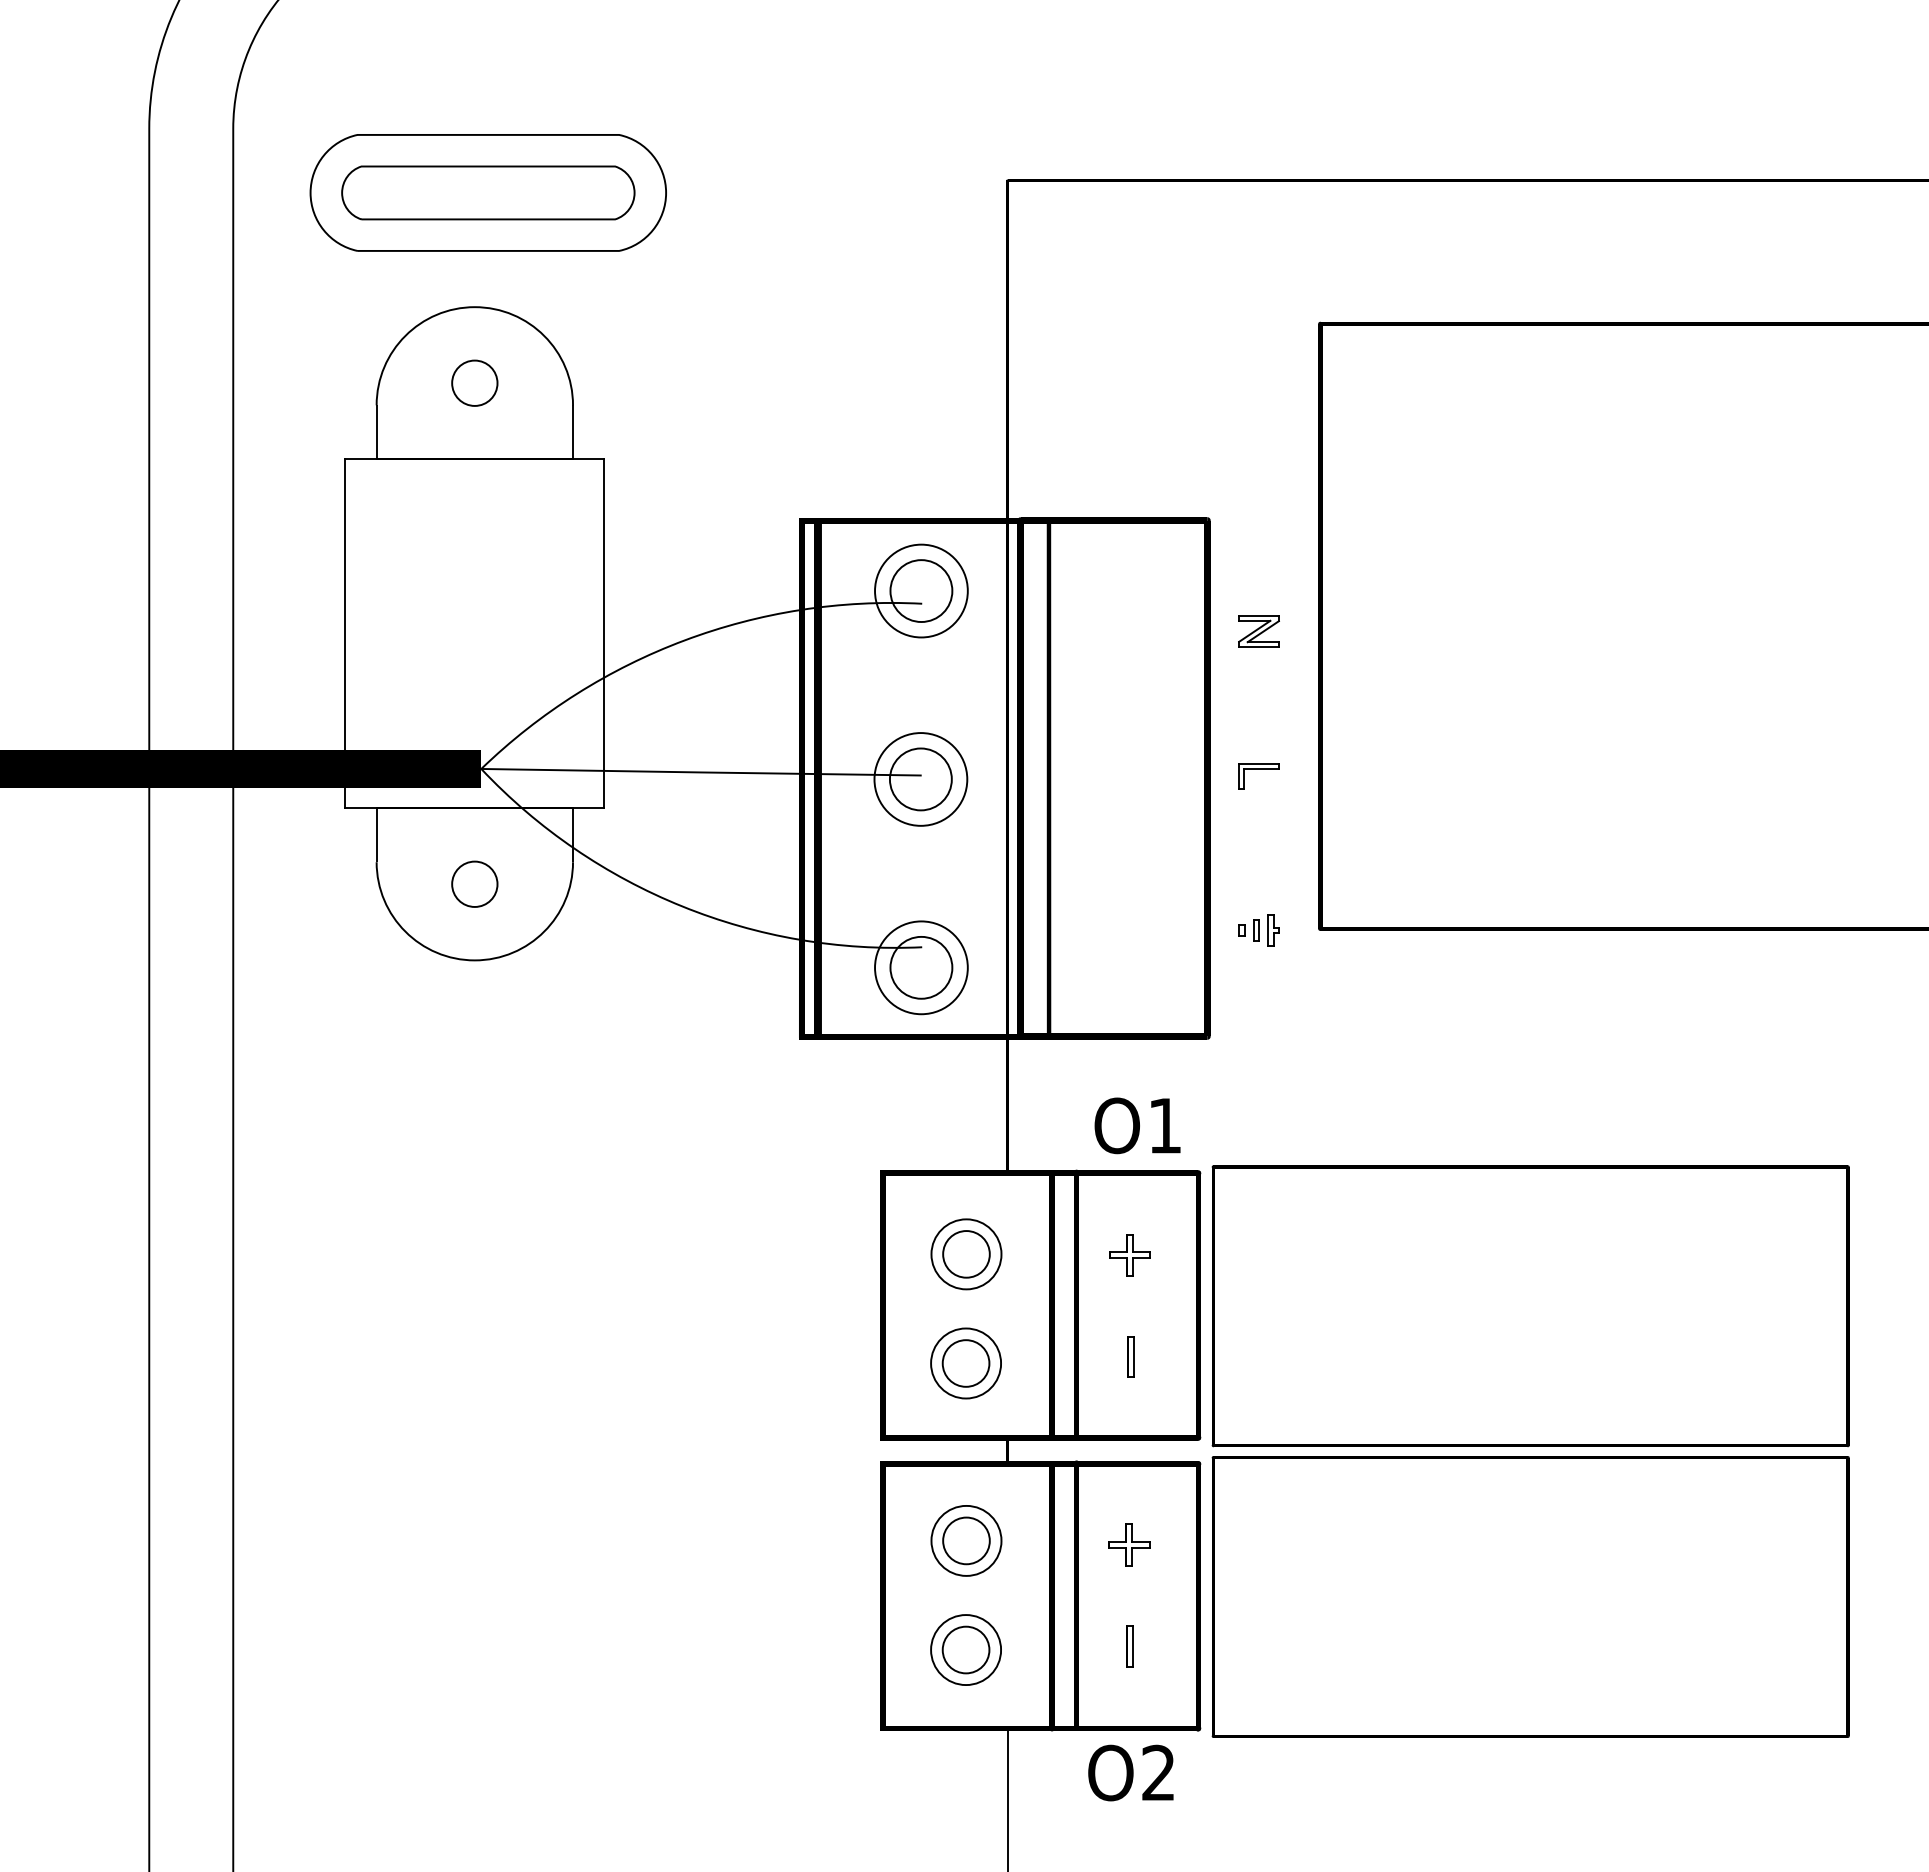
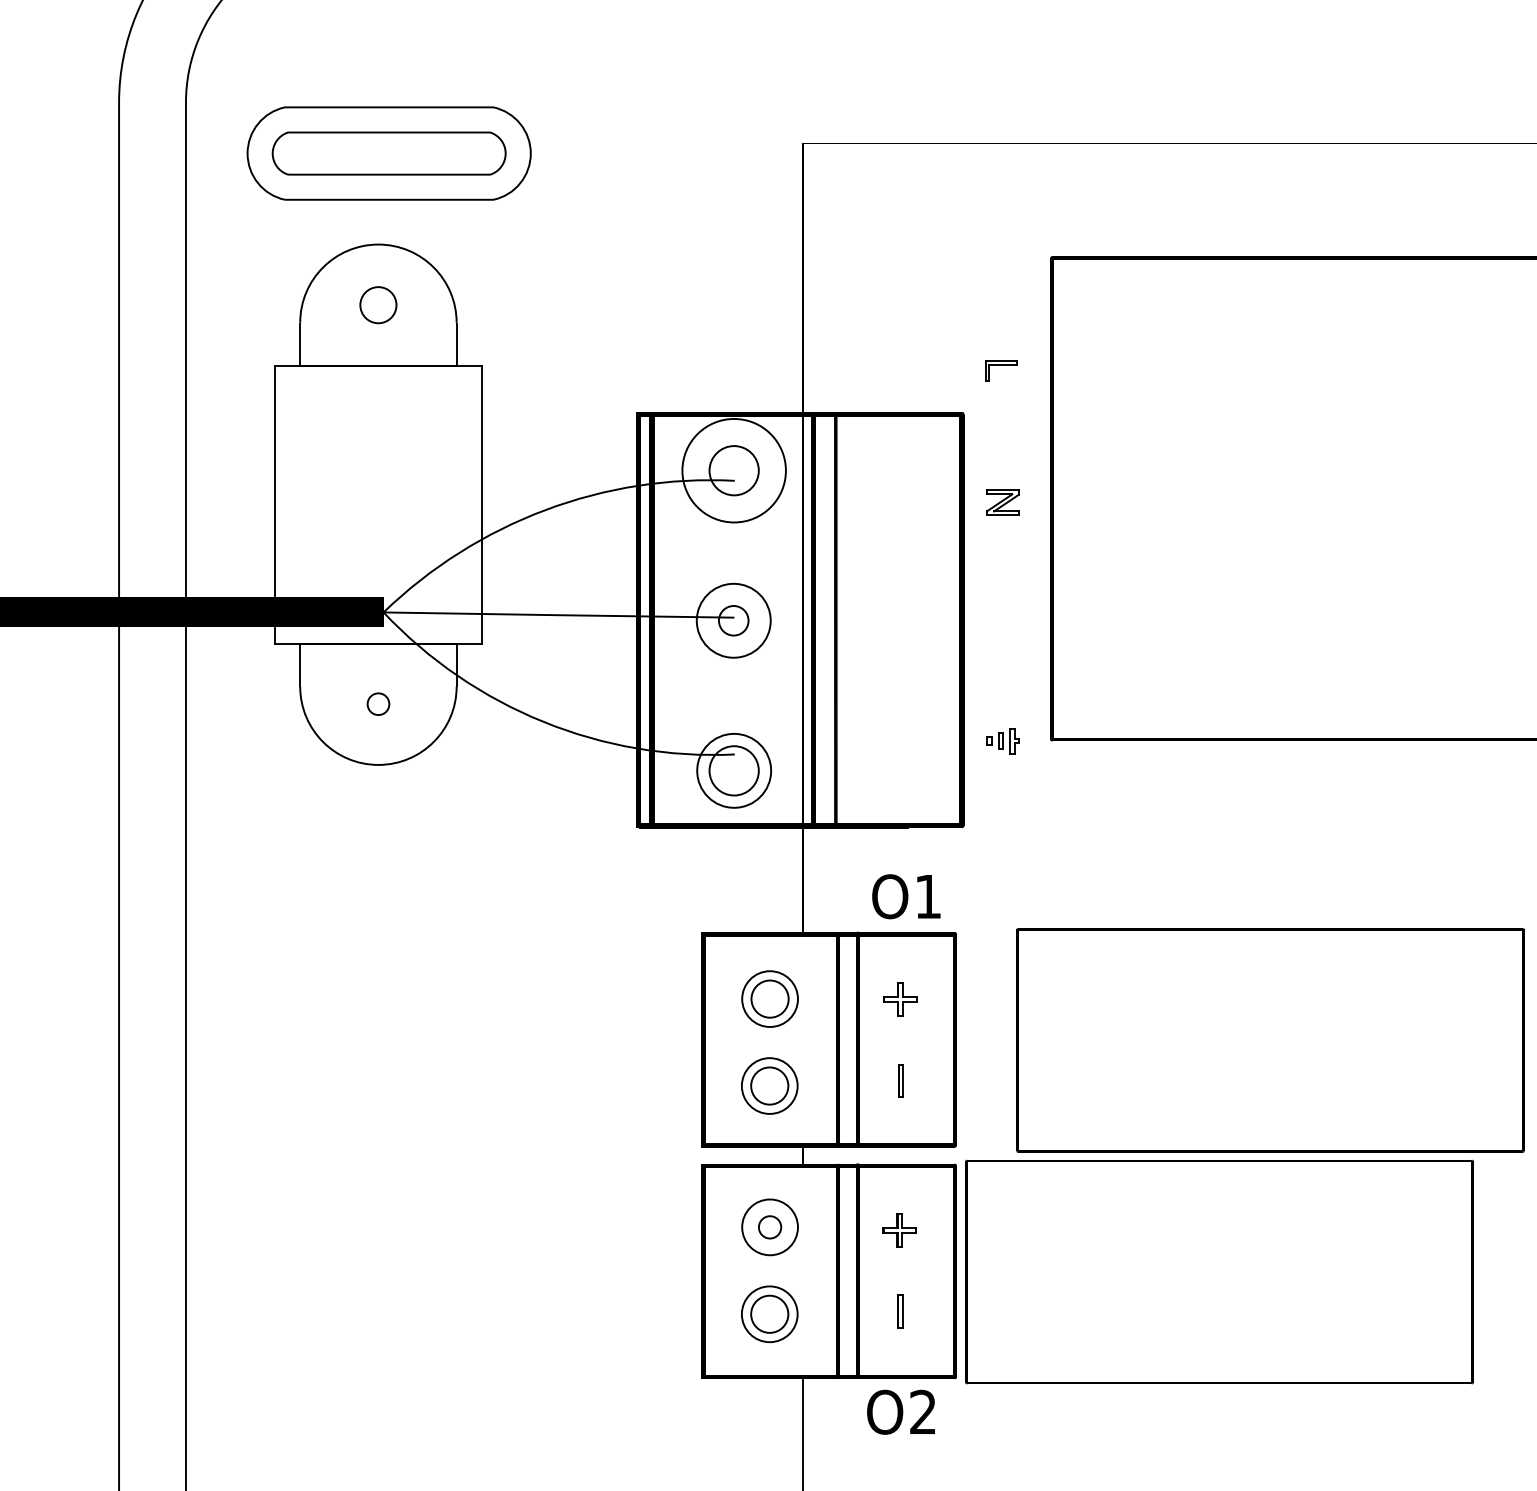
circle: (921, 590) -> (734, 470), size x1.4
part: (1258, 769) -> (1001, 365), moved
circle: (920, 779) -> (733, 620), size x0.6
circle: (474, 883) -> (378, 703), size x0.6
part: (1530, 1306) -> (1270, 1040), moved
circle: (966, 1540) -> (770, 1227), size x0.6

